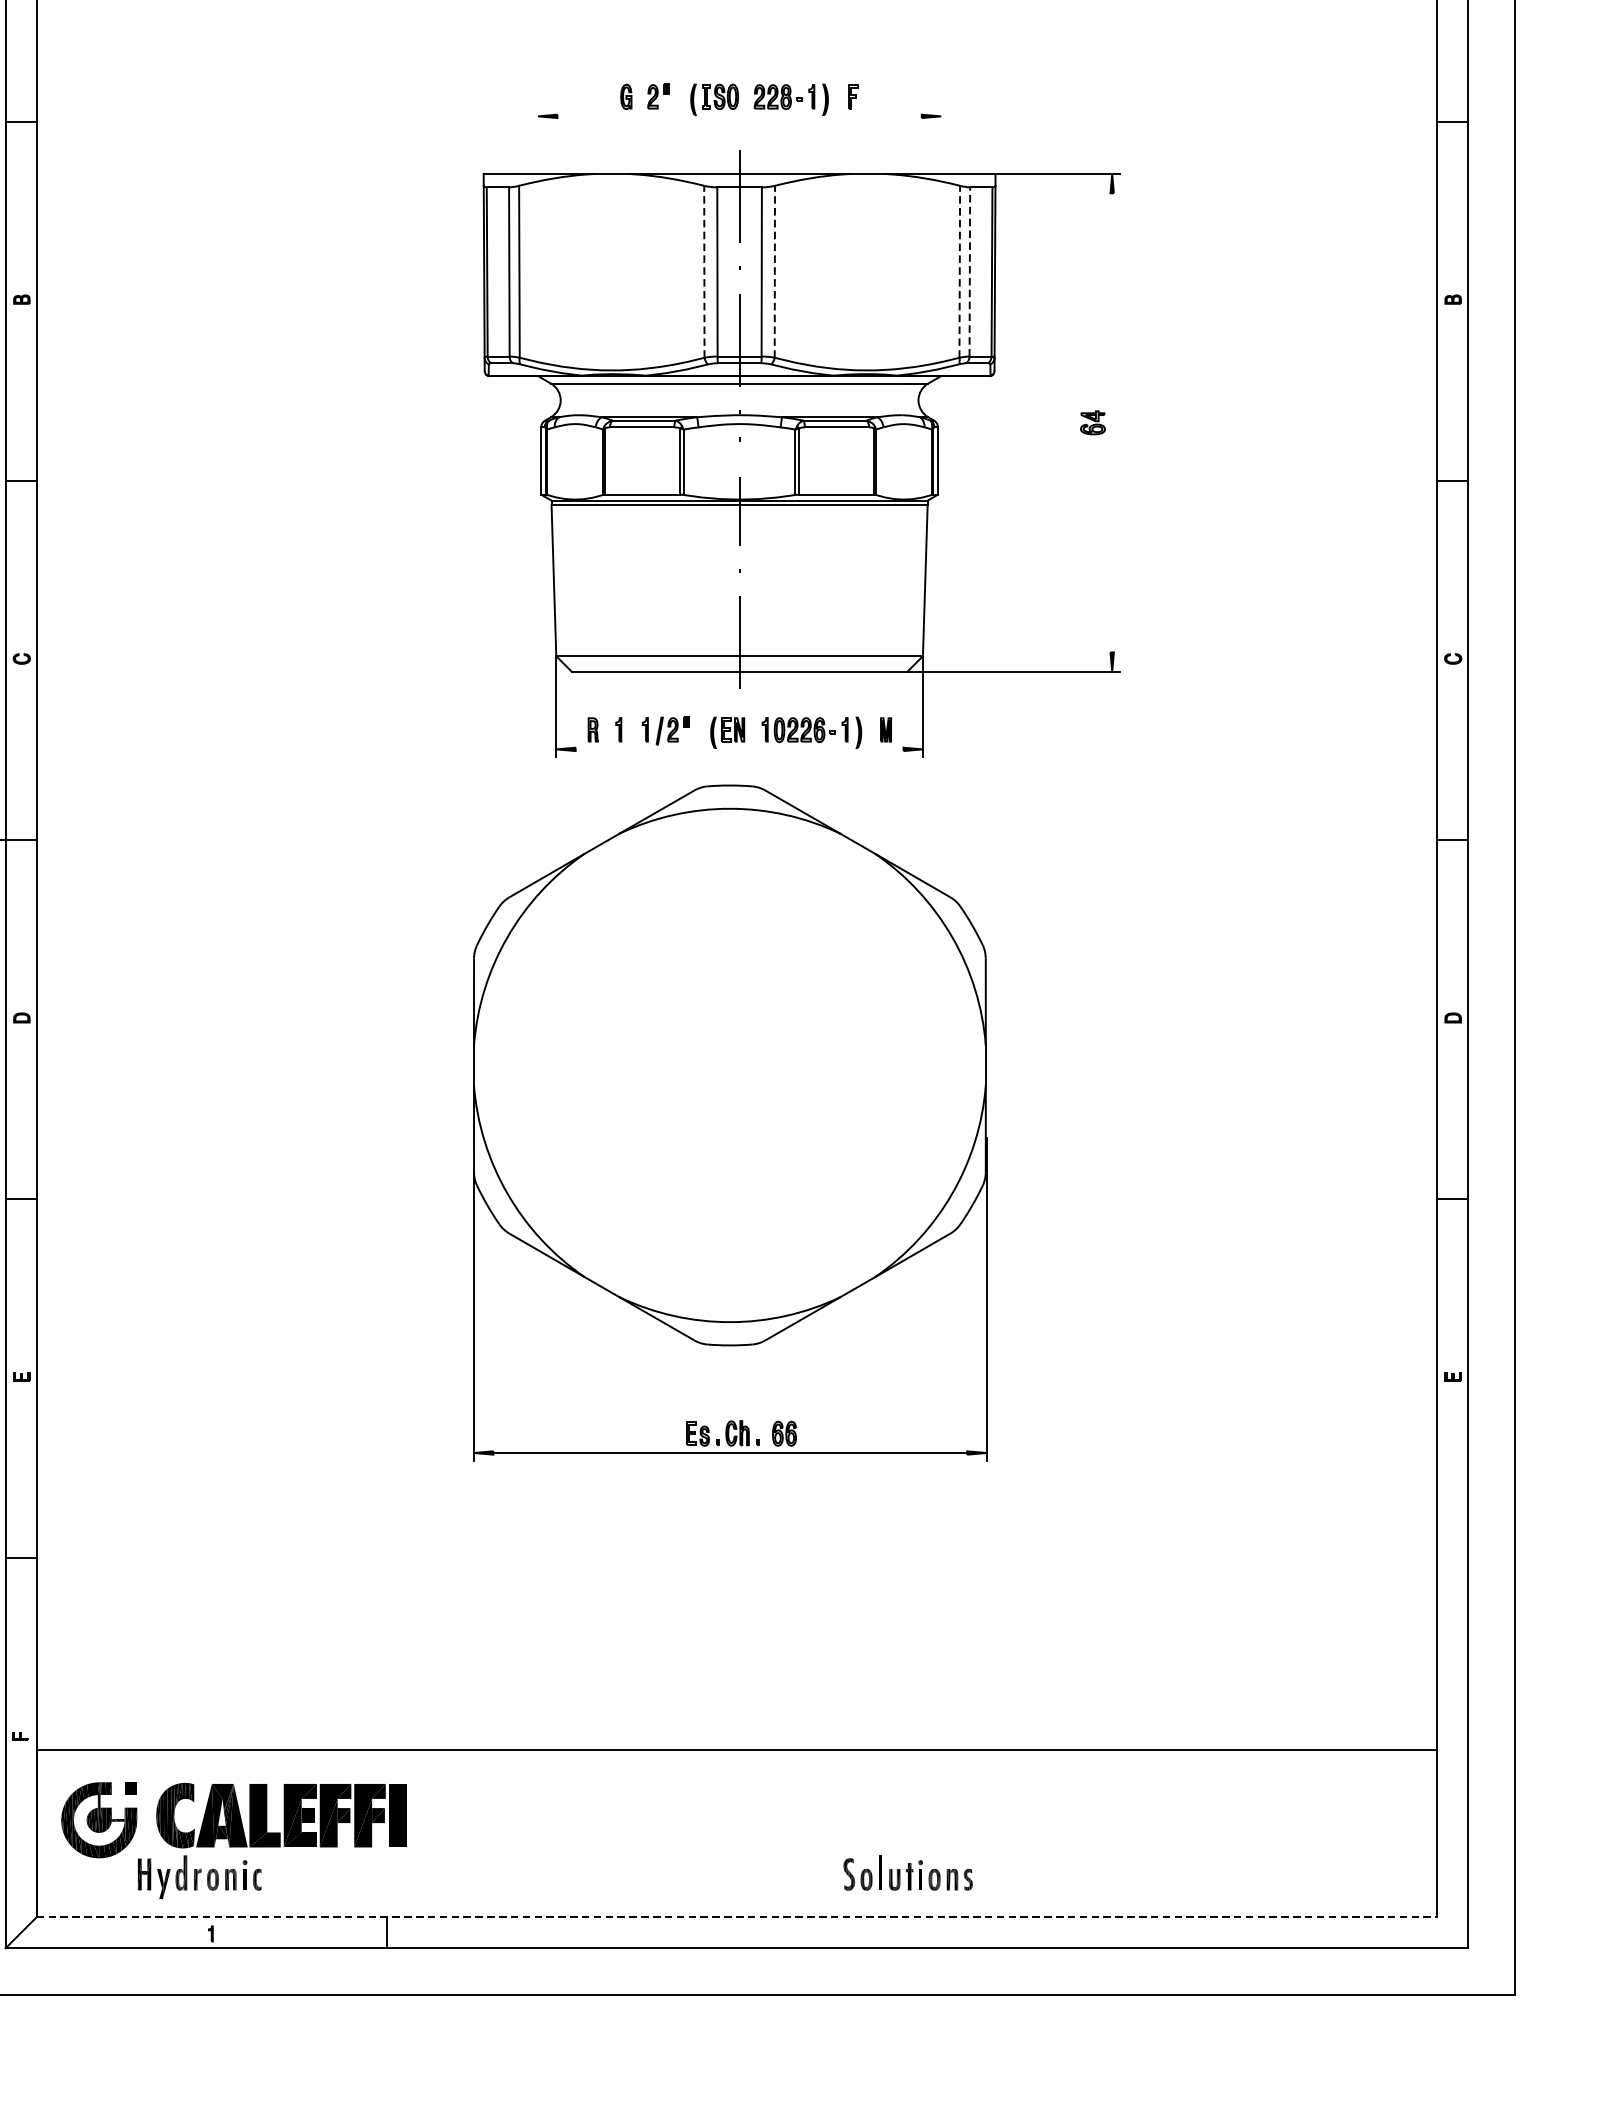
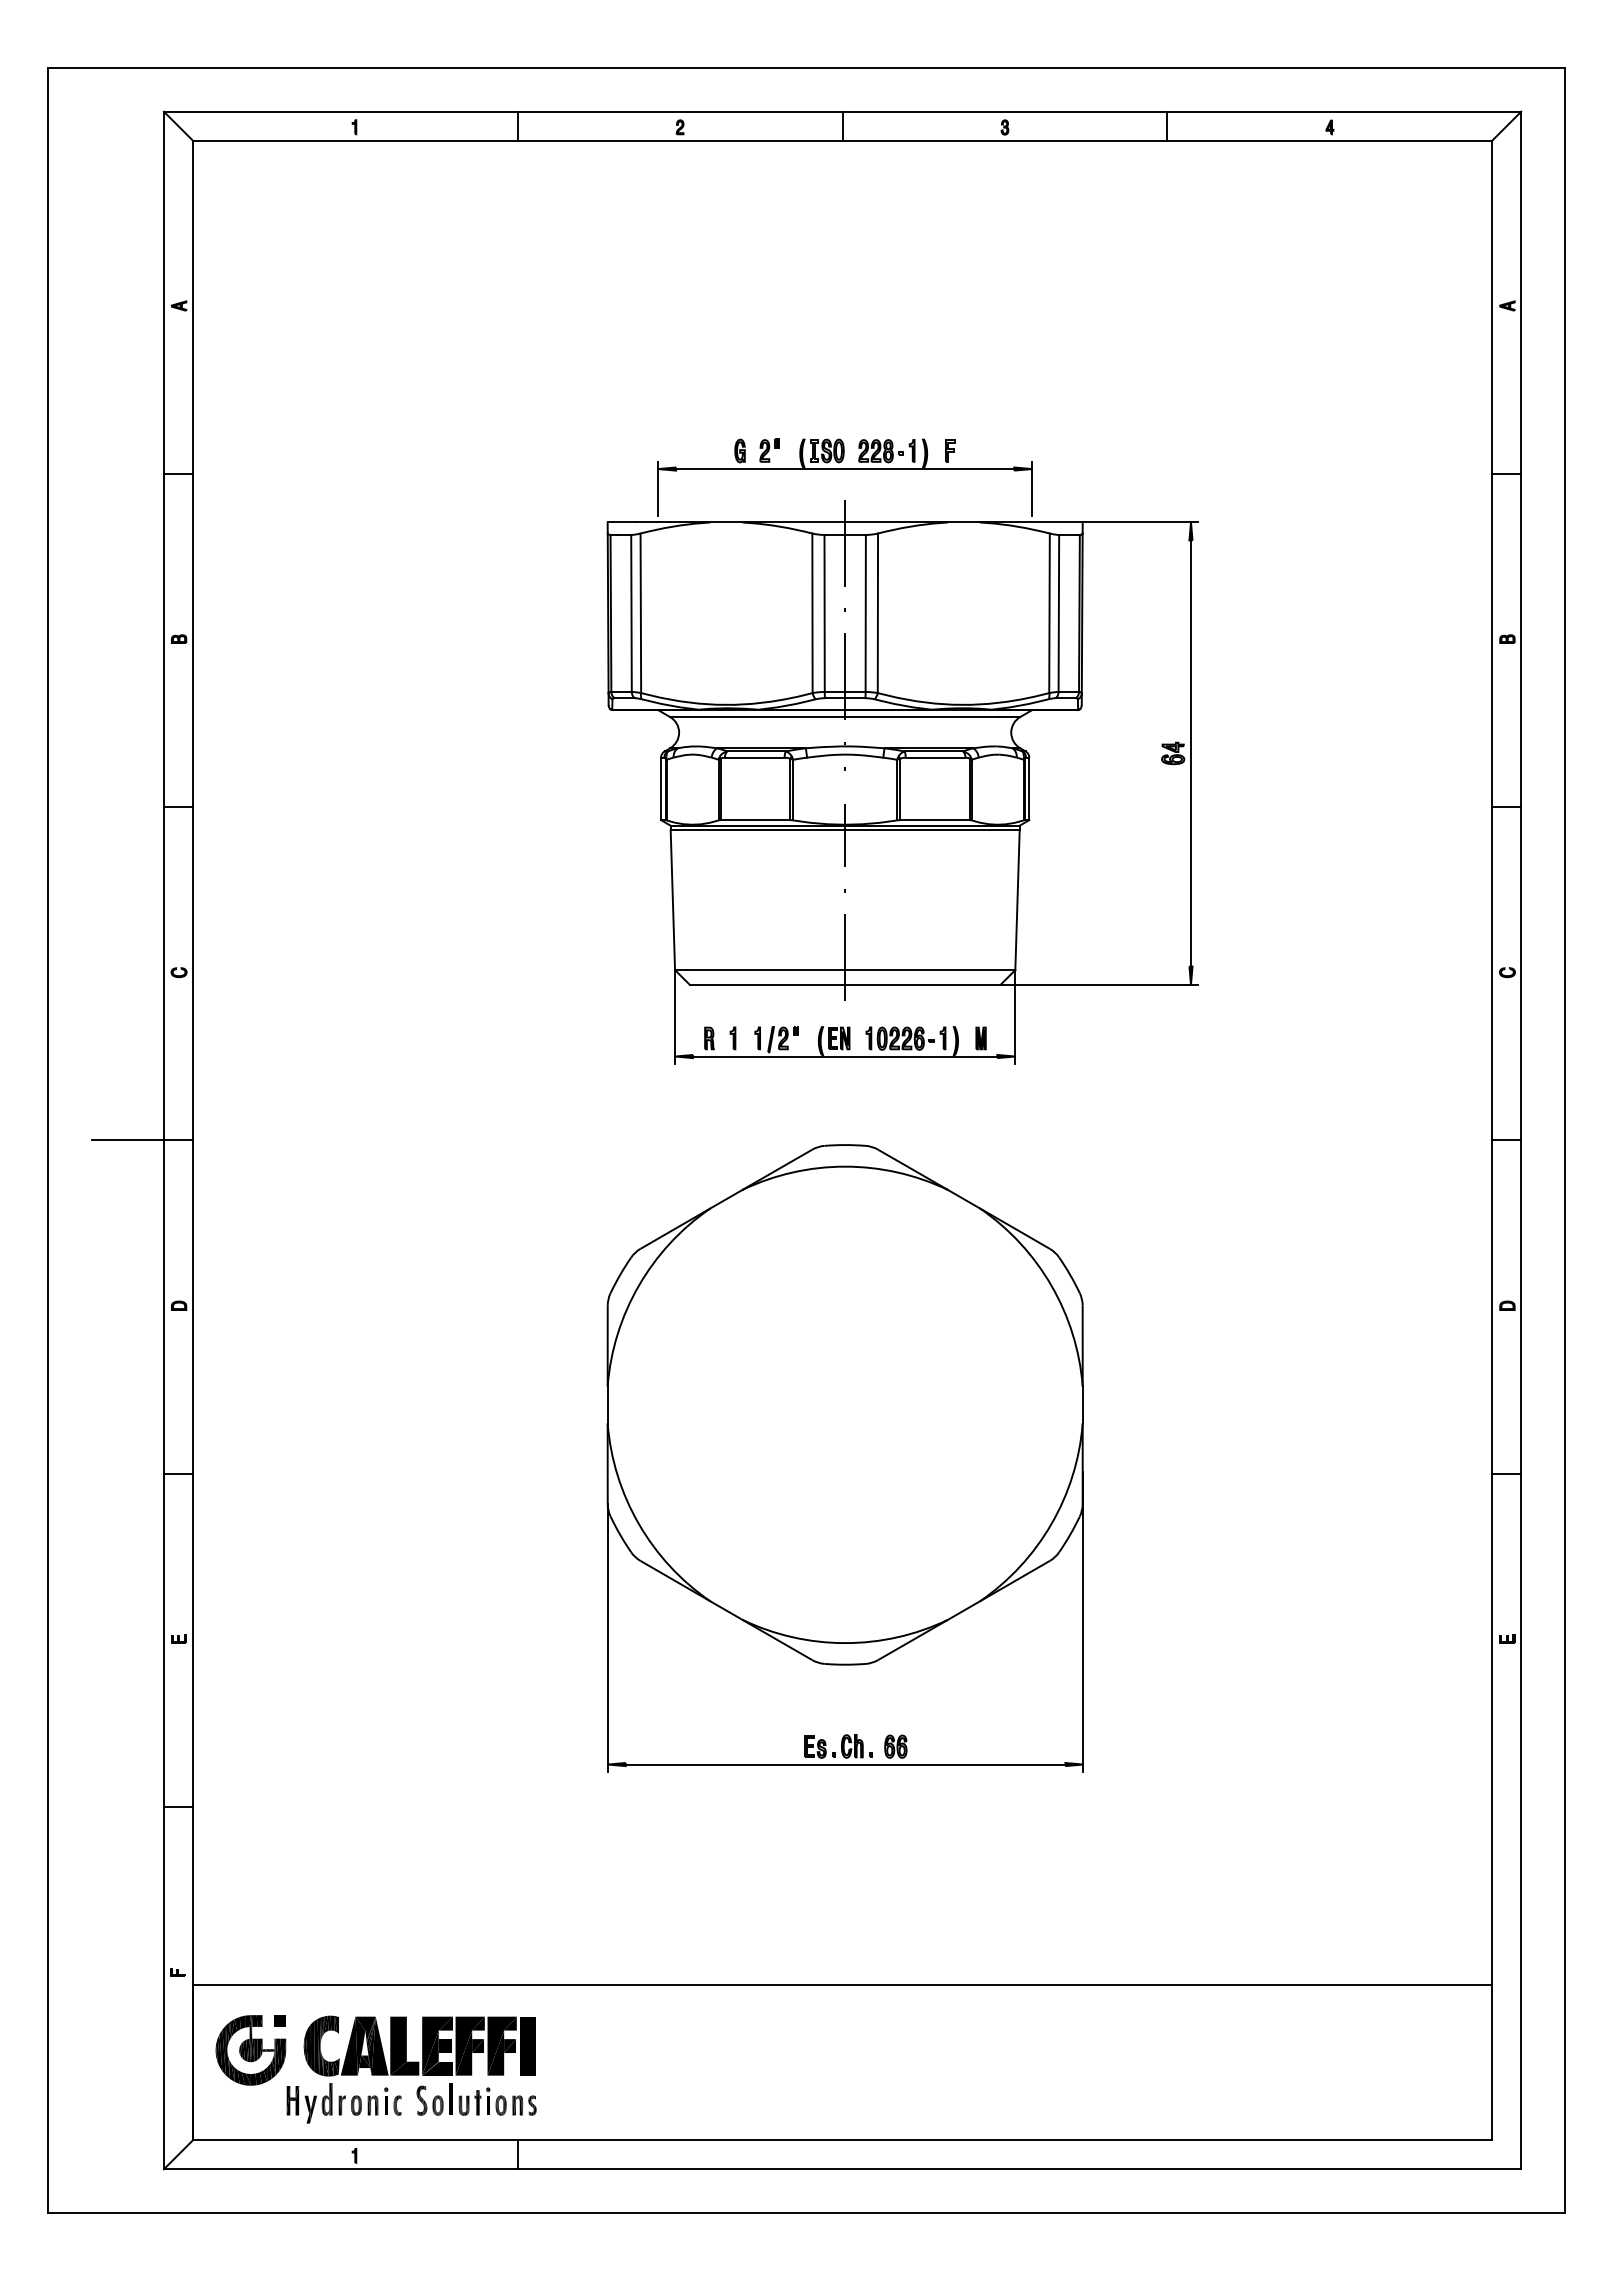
line: (739, 116) -> (845, 469), added
line: (538, 137) -> (658, 488), added
line: (941, 137) -> (1032, 488), added
line: (704, 272) -> (812, 613), dashed -> solid
line: (774, 272) -> (877, 613), dashed -> solid
line: (959, 272) -> (1049, 613), dashed -> solid
line: (969, 272) -> (1058, 613), dashed -> solid
line: (1111, 422) -> (1190, 753), added
line: (739, 749) -> (845, 1056), added
part: (729, 1123) -> (844, 1458), moved
part: (908, 1873) -> (476, 2099), moved
line: (736, 1917) -> (842, 2140), dashed -> solid

